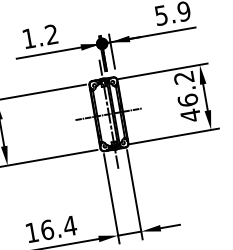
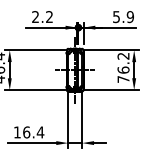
text: (28, 37) -> (35, 16), 1.2 -> 2.2
text: (190, 115) -> (123, 79), 46.2 -> 76.2

